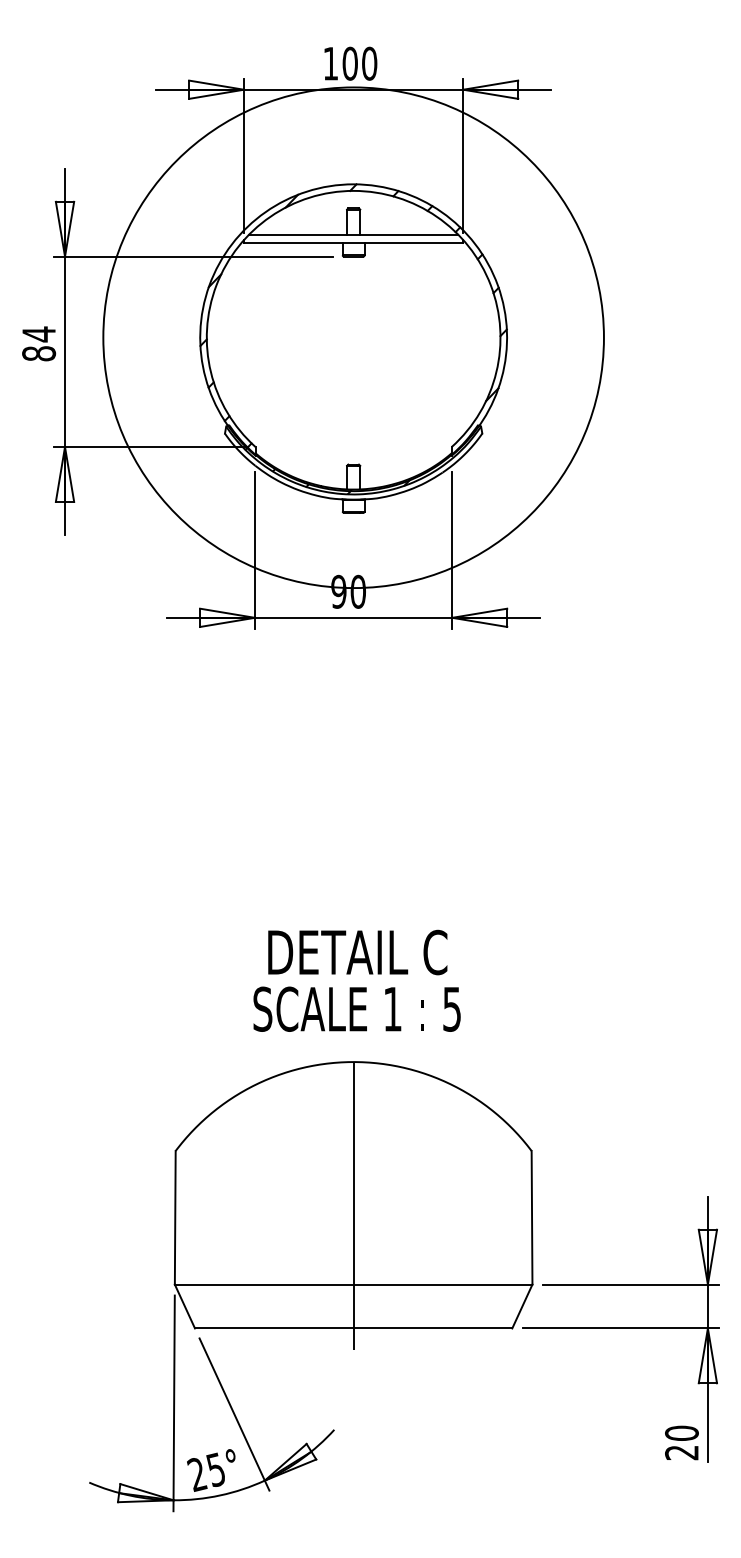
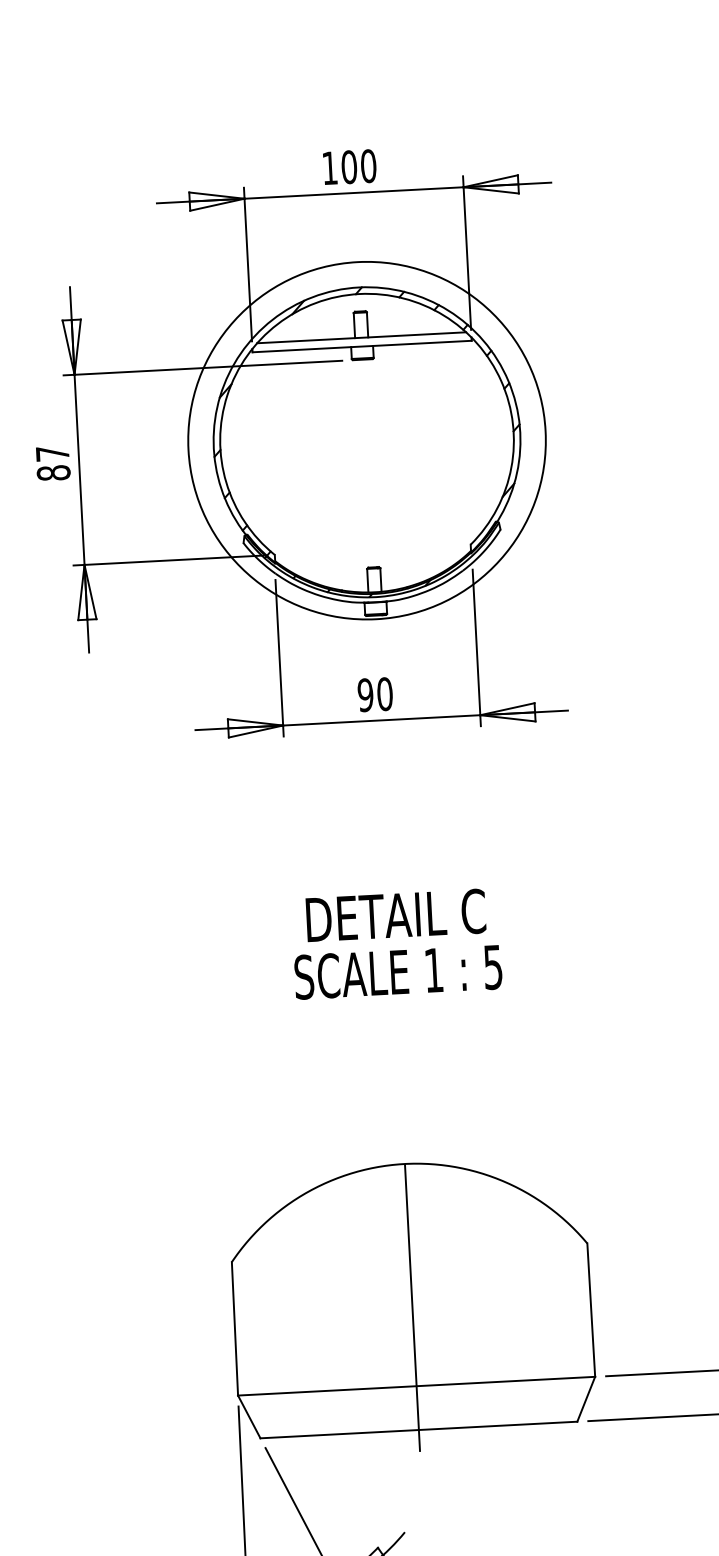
text: (38, 334) -> (52, 453), 84 -> 87
circle: (353, 337) -> (366, 440), size x0.71
text: (356, 980) -> (396, 943), moved

